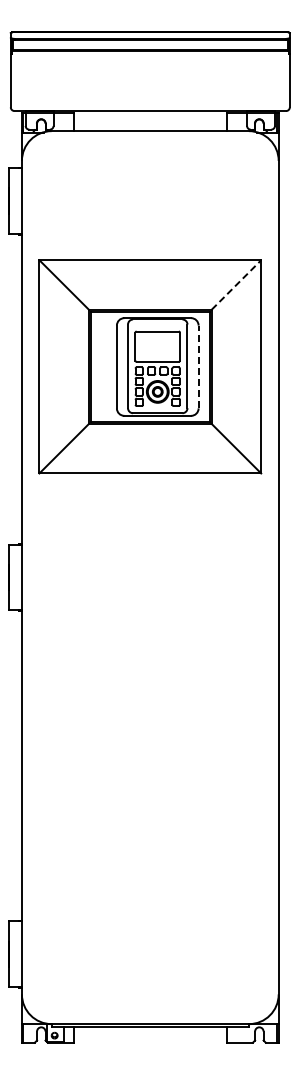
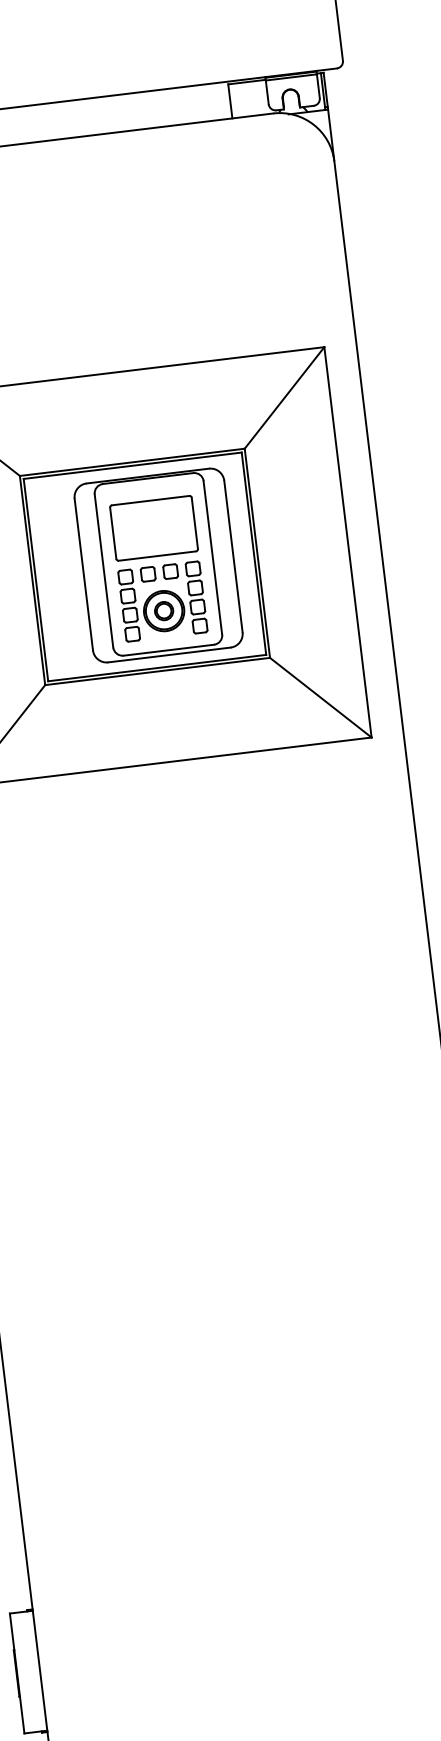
line: (236, 285) -> (284, 398), dashed -> solid
line: (198, 366) -> (233, 555), dashed -> solid

